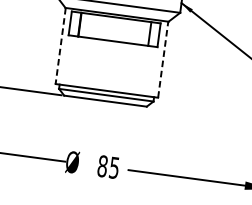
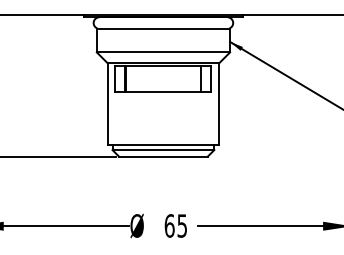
line: (60, 46) -> (108, 104), dashed -> solid
line: (163, 59) -> (218, 104), dashed -> solid
text: (102, 165) -> (169, 225), 85 -> 65

